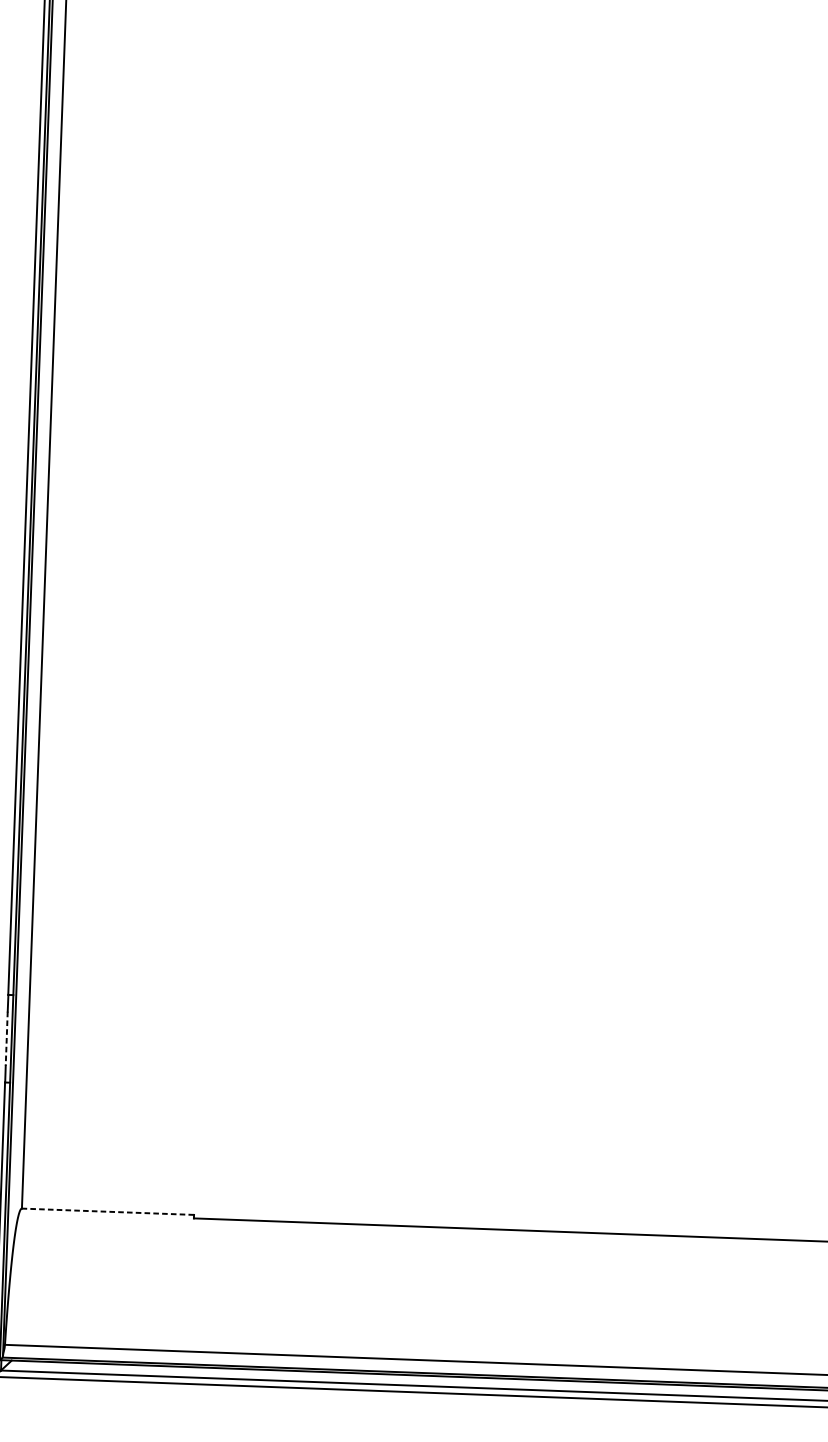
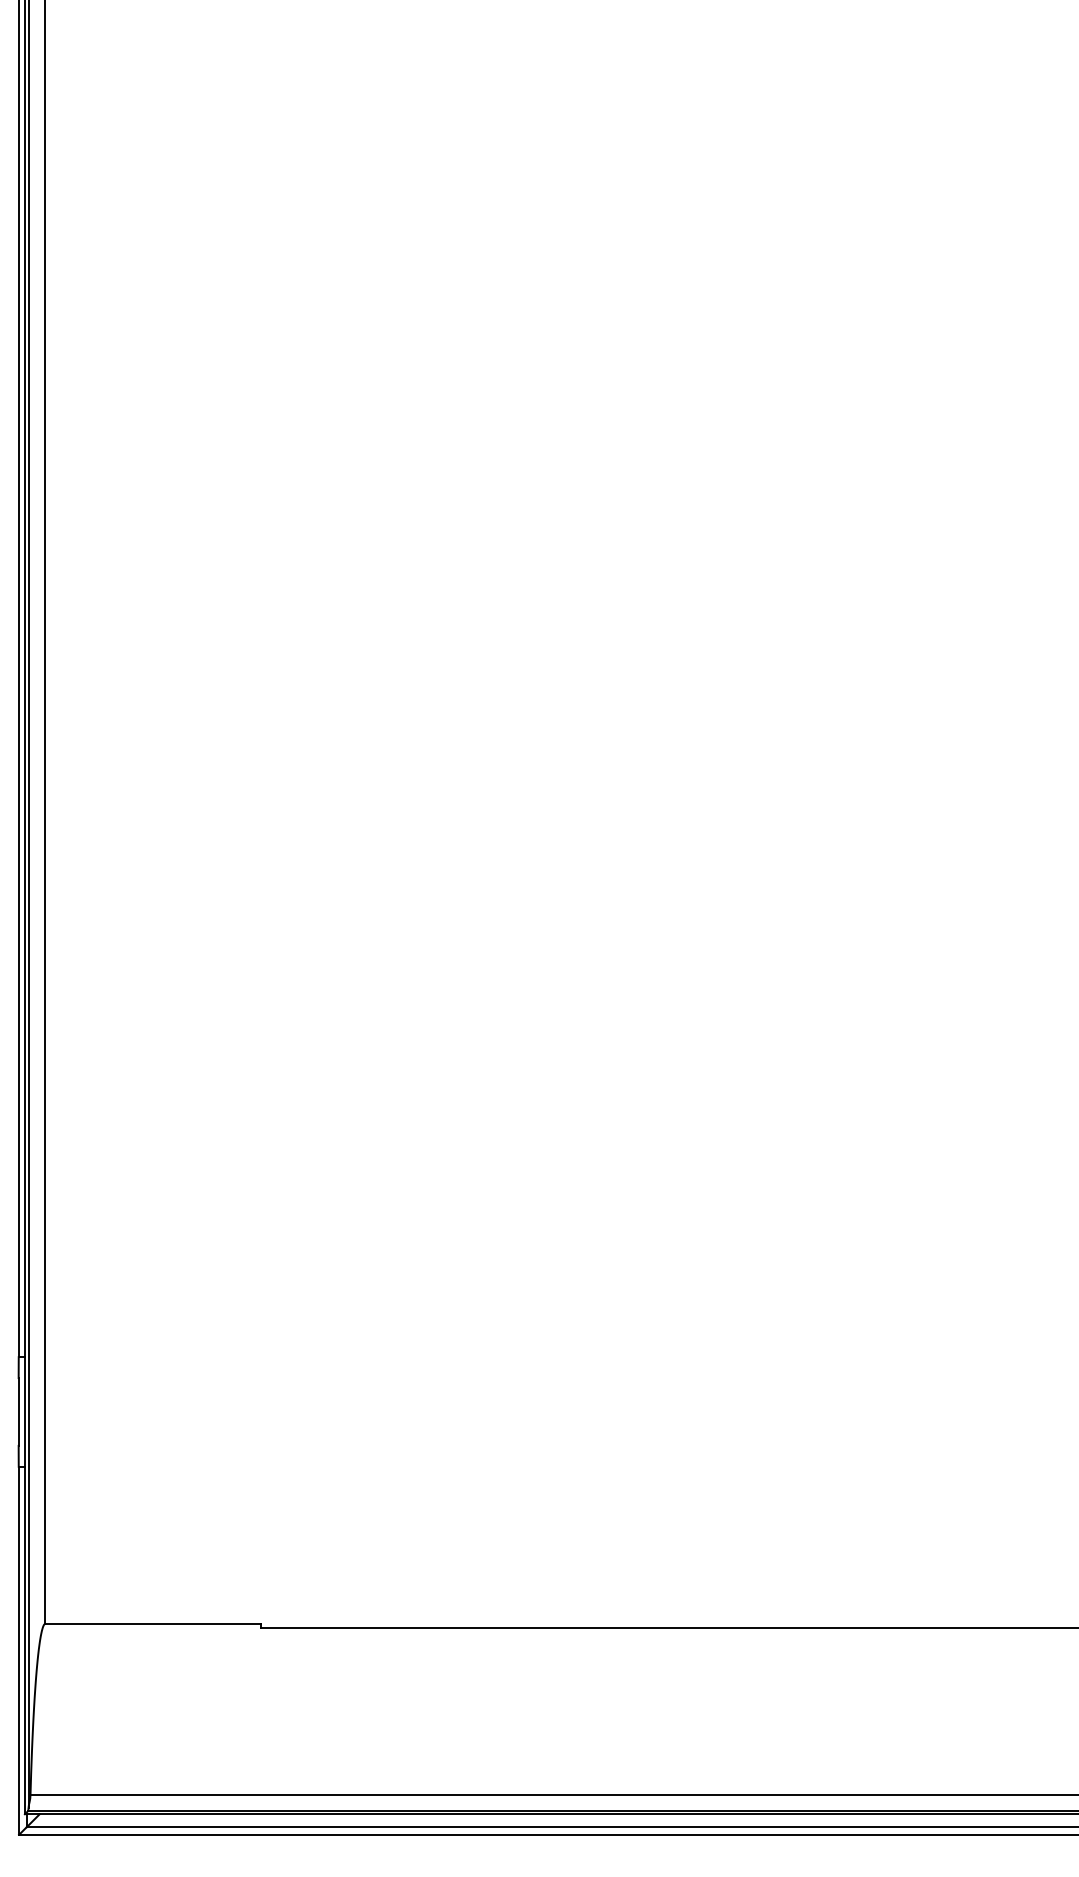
line: (6, 1038) -> (18, 1411), dashed -> solid
line: (108, 1211) -> (153, 1623), dashed -> solid

